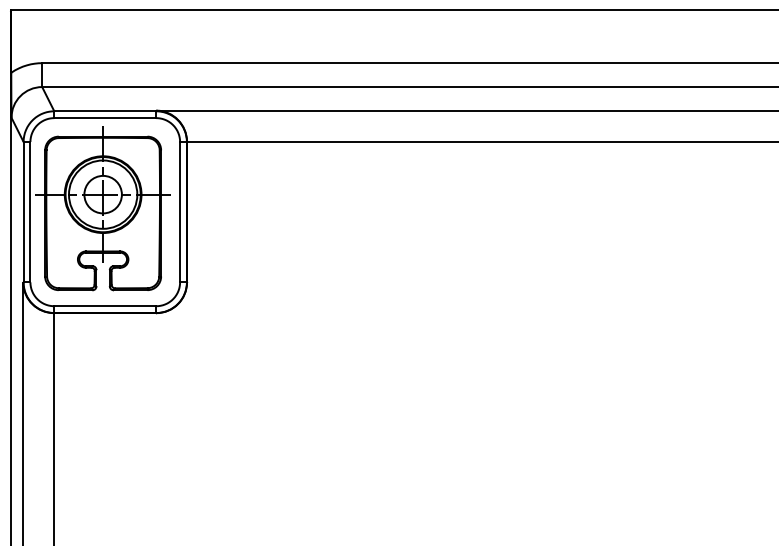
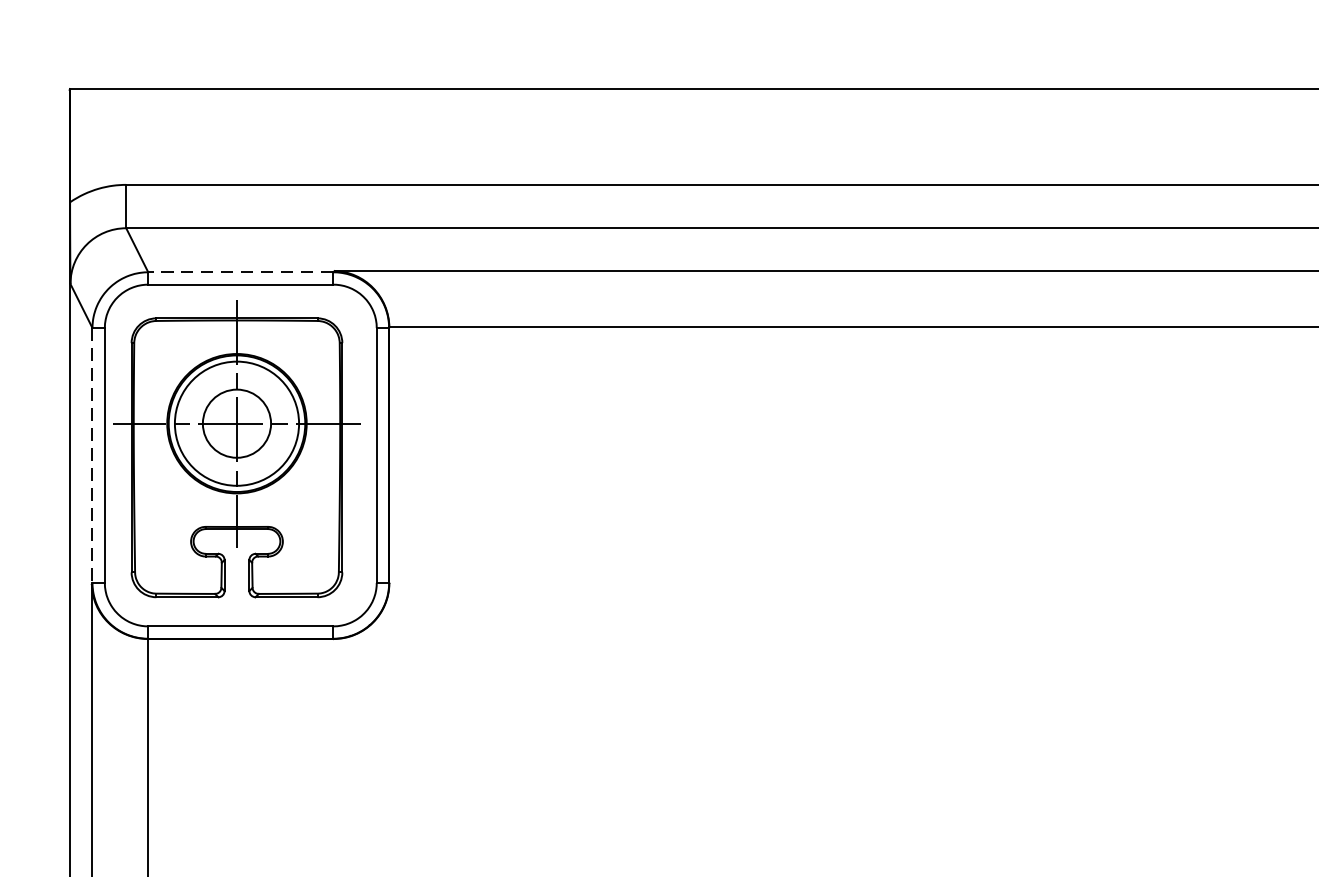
line: (105, 111) -> (241, 272), solid -> dashed
line: (23, 212) -> (92, 456), solid -> dashed

